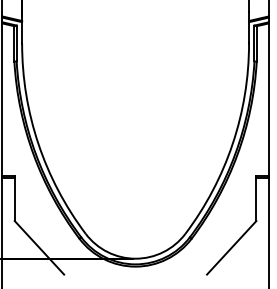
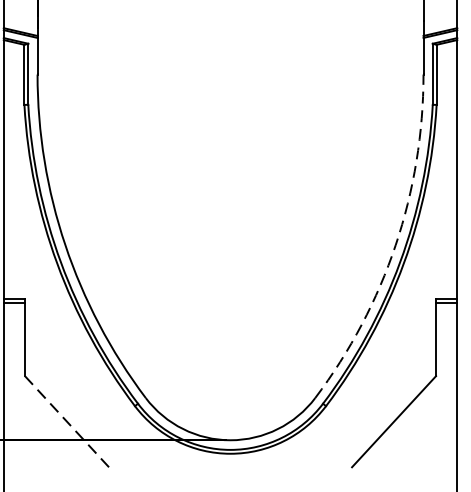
arc: (232, 143) -> (395, 244), solid -> dashed
line: (39, 247) -> (67, 421), solid -> dashed

